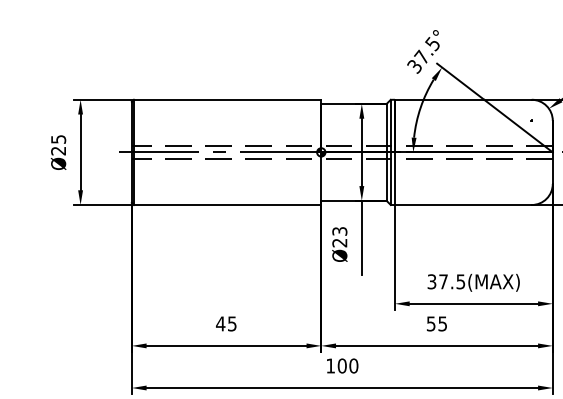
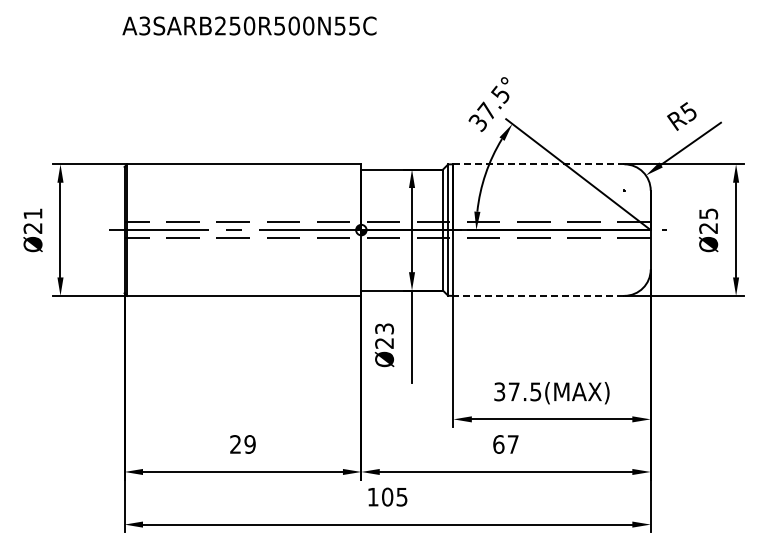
line: (463, 99) -> (538, 164), solid -> dashed
text: (58, 139) -> (32, 213), Ø25 -> Ø21
line: (463, 204) -> (538, 295), solid -> dashed
text: (226, 323) -> (242, 444), 45 -> 29
text: (436, 323) -> (505, 444), 55 -> 67
text: (353, 365) -> (401, 496), 100 -> 105

